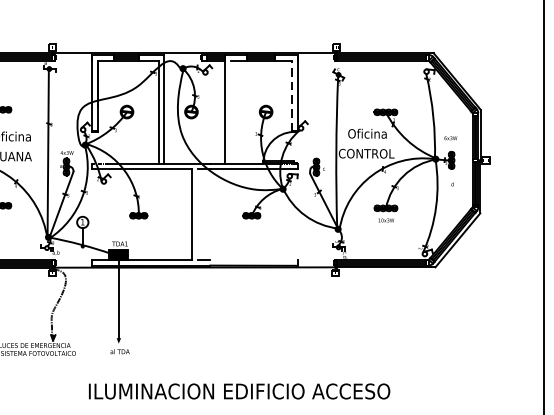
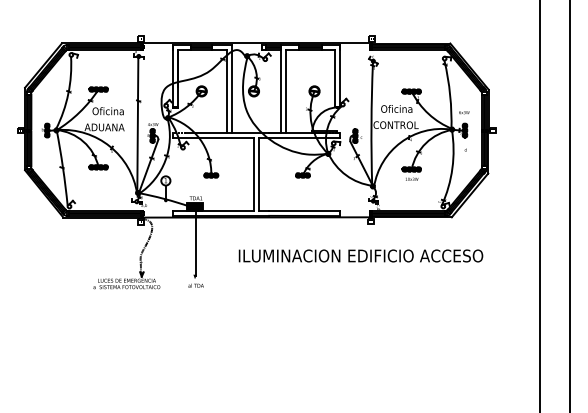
line: (291, 96) -> (335, 78), dashed -> solid
line: (230, 112) -> (285, 91), added
line: (197, 214) -> (258, 174), added
line: (253, 260) -> (304, 211), added
text: (238, 390) -> (360, 255), moved

